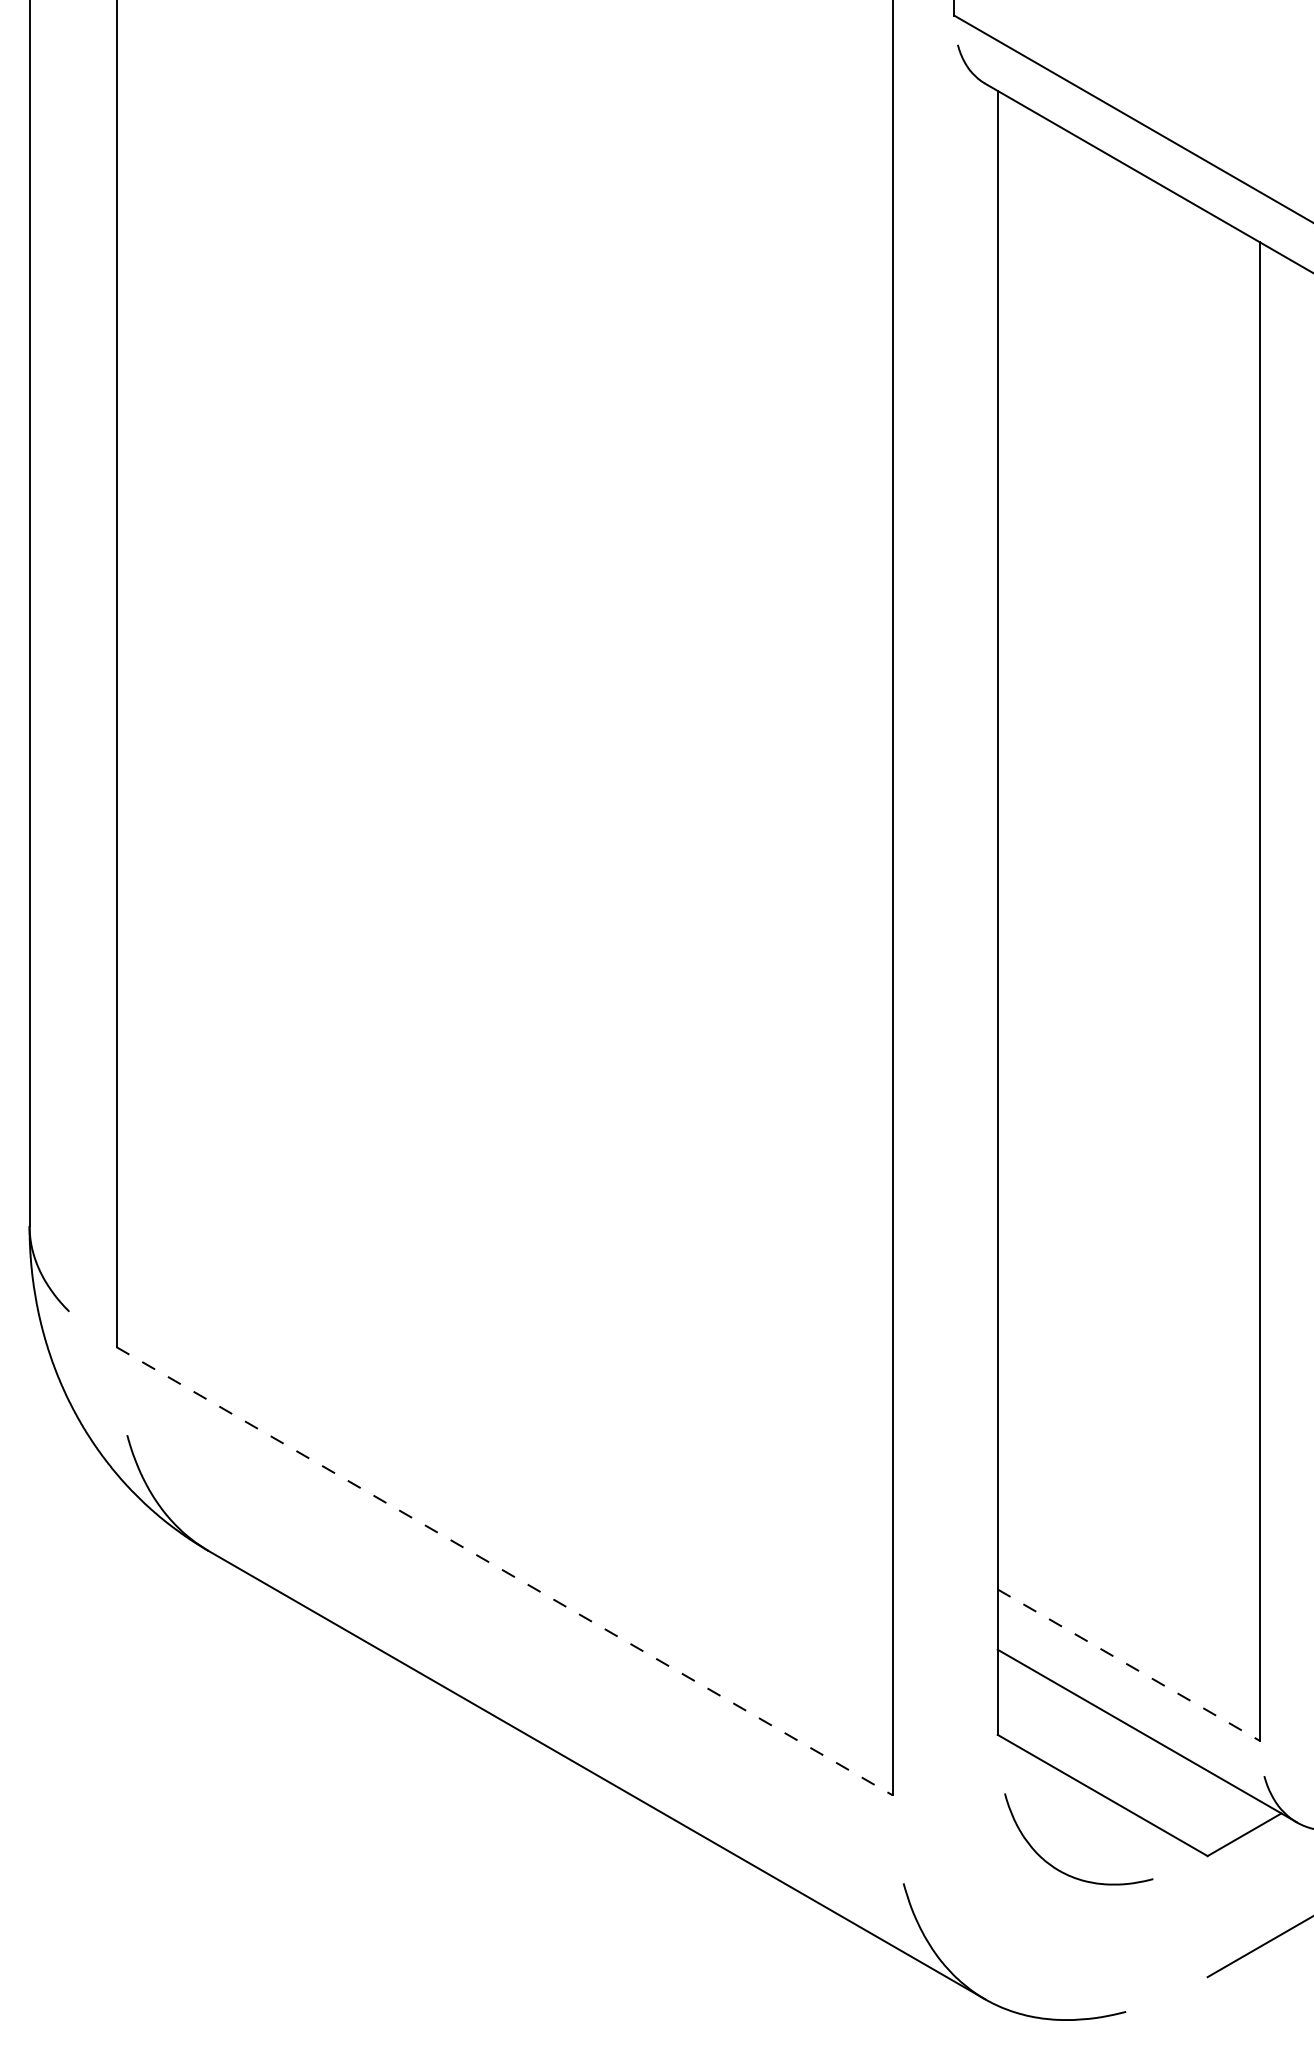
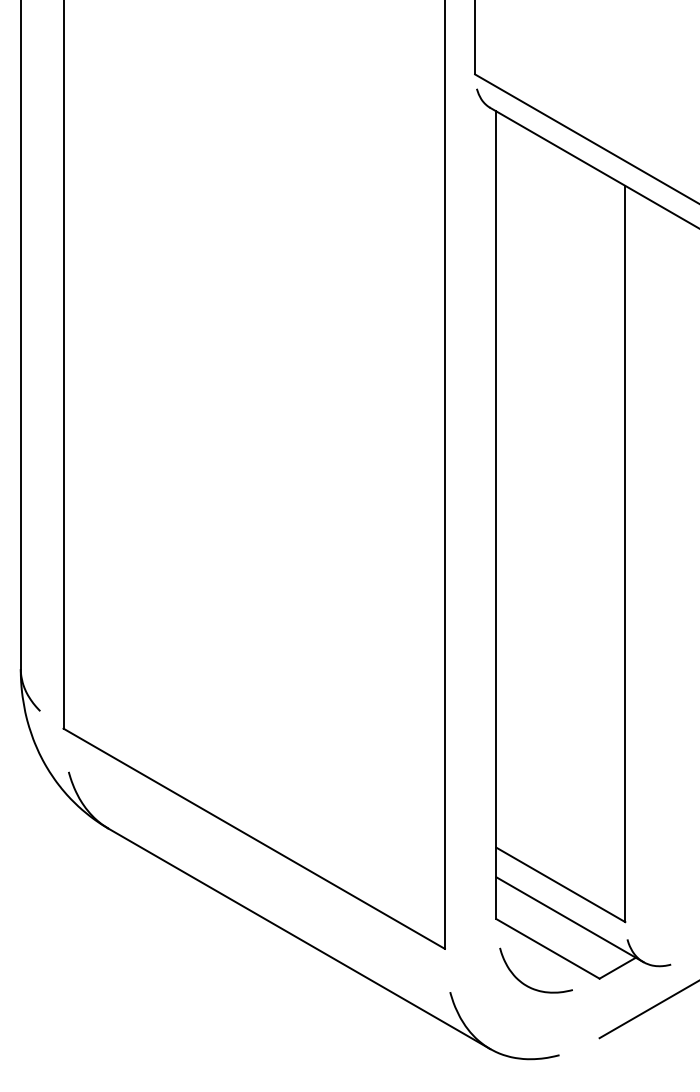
line: (505, 1572) -> (254, 839), dashed -> solid
line: (1130, 1666) -> (561, 885), dashed -> solid

